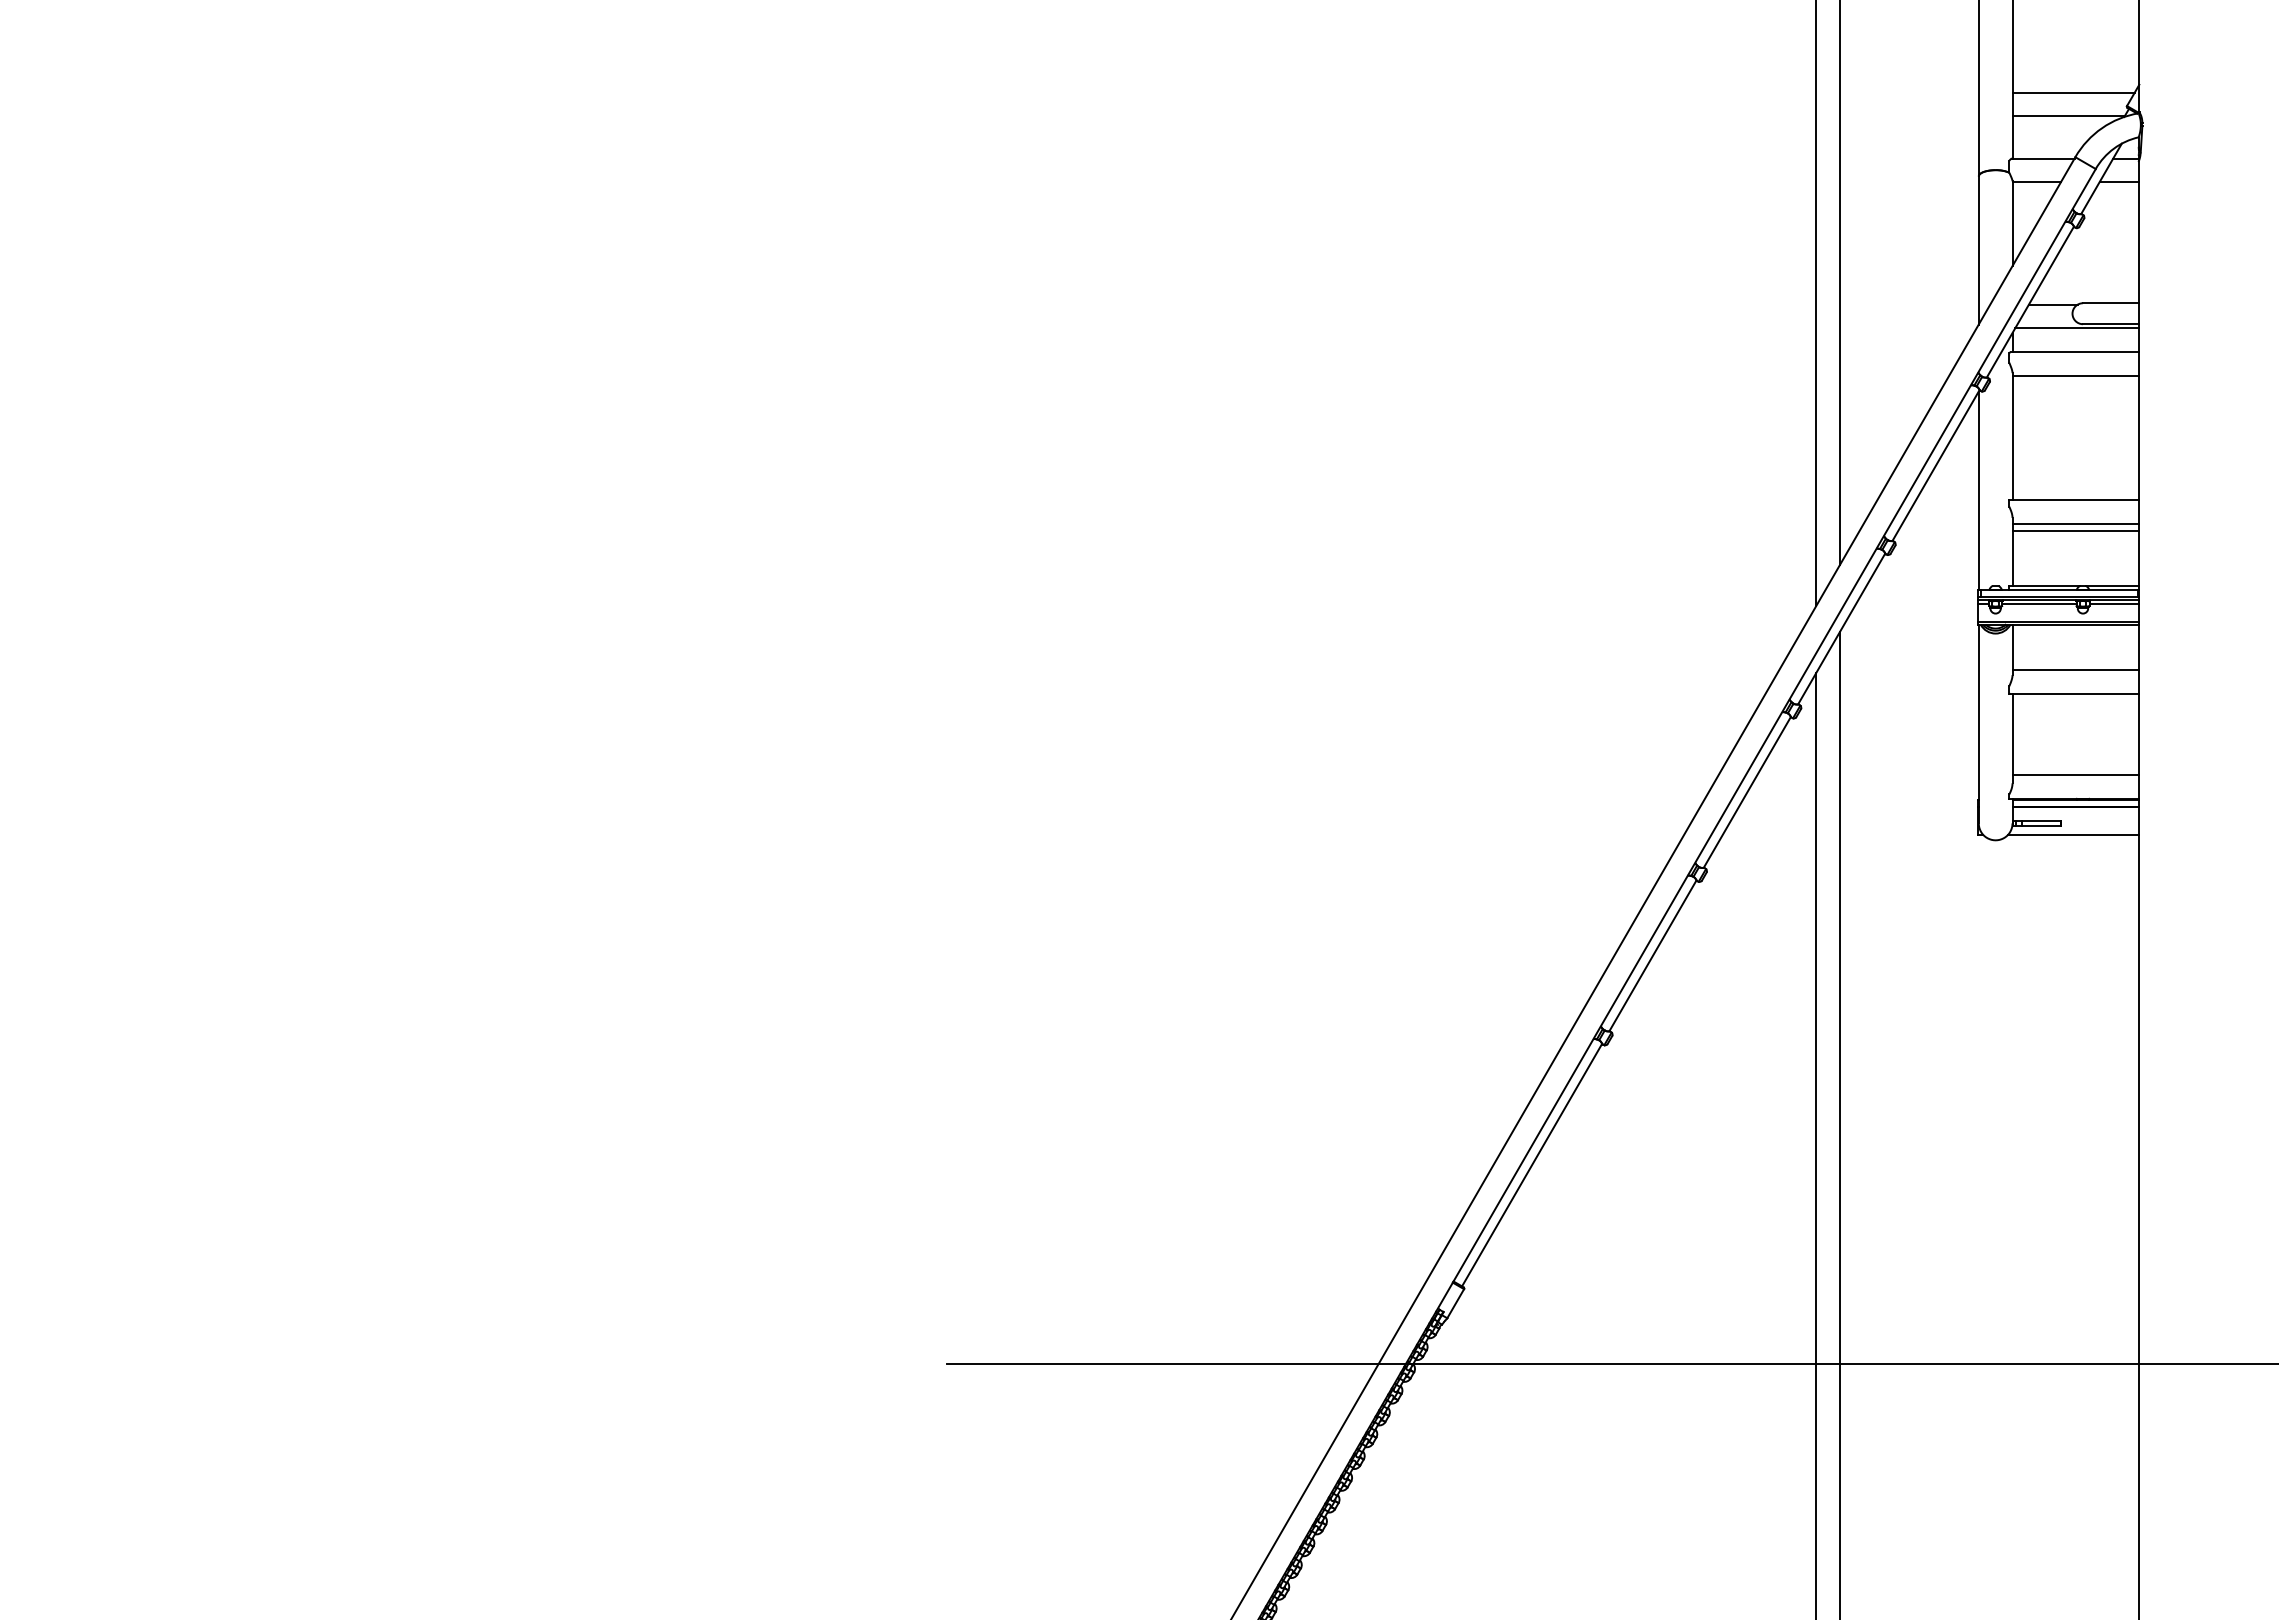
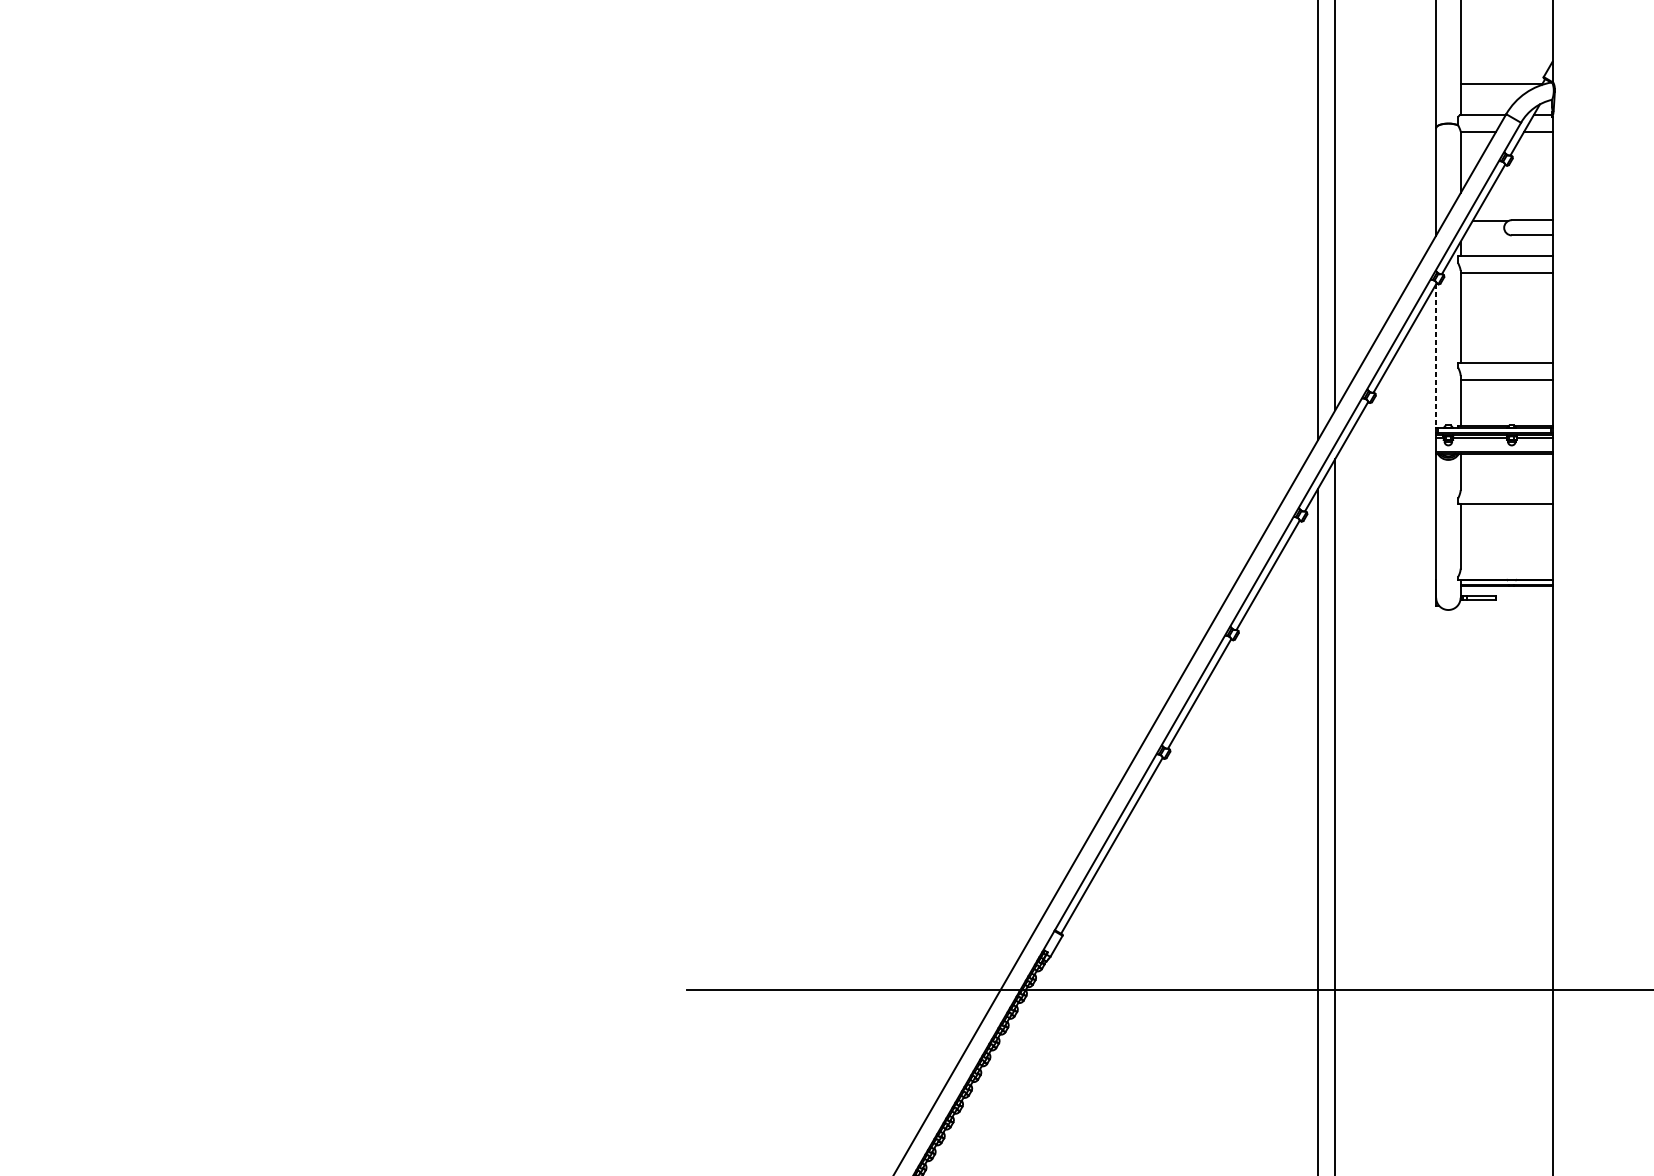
line: (2073, 92) -> (1504, 67), removed
line: (2077, 328) -> (1507, 238), removed
line: (1978, 491) -> (1435, 356), solid -> dashed
line: (2075, 531) -> (1506, 385), removed
line: (2075, 670) -> (1506, 486), removed
line: (2075, 775) -> (1506, 562), removed
line: (2073, 834) -> (1504, 605), removed

